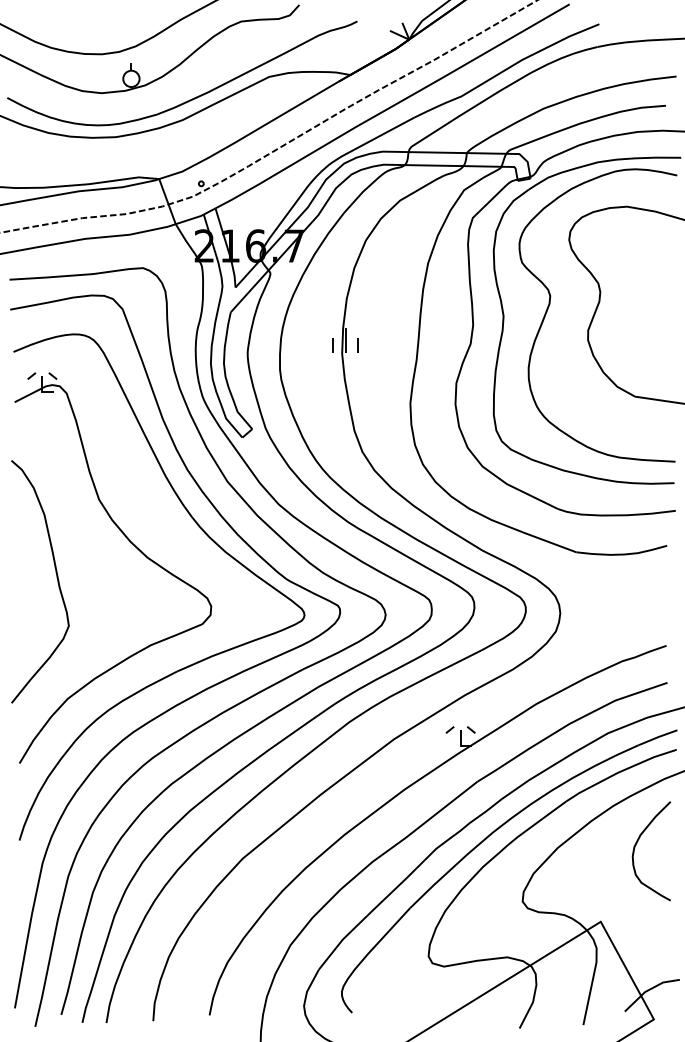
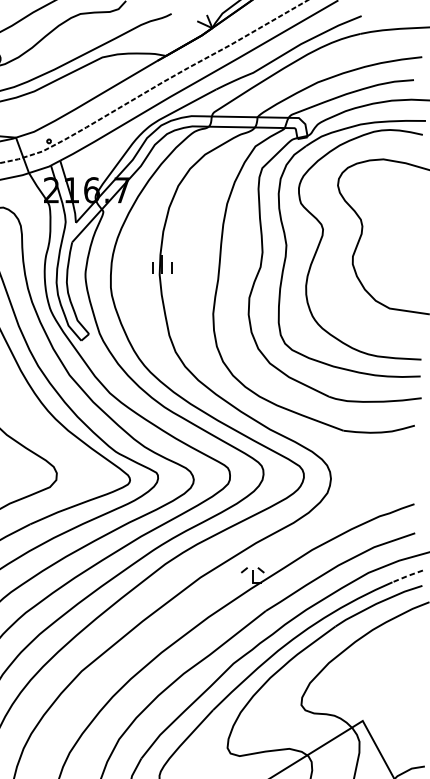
line: (657, 737) -> (407, 576), solid -> dashed
curve: (637, 843) -> (391, 659), removed

